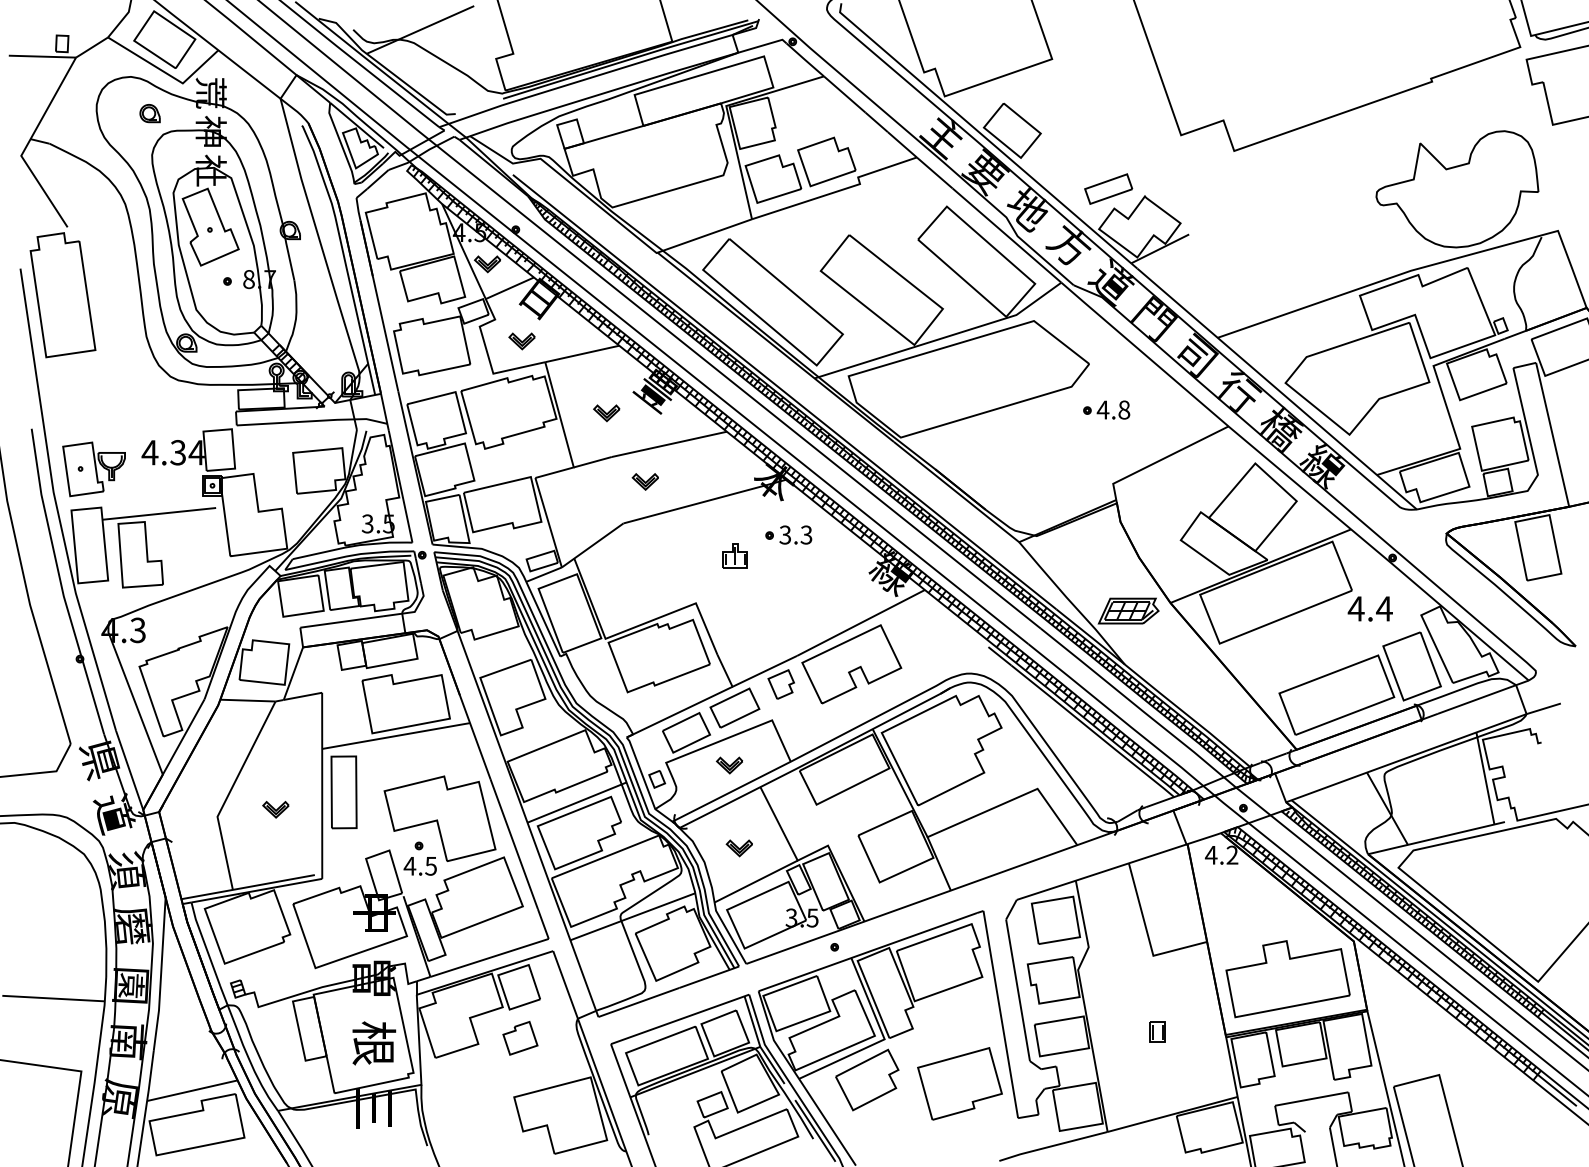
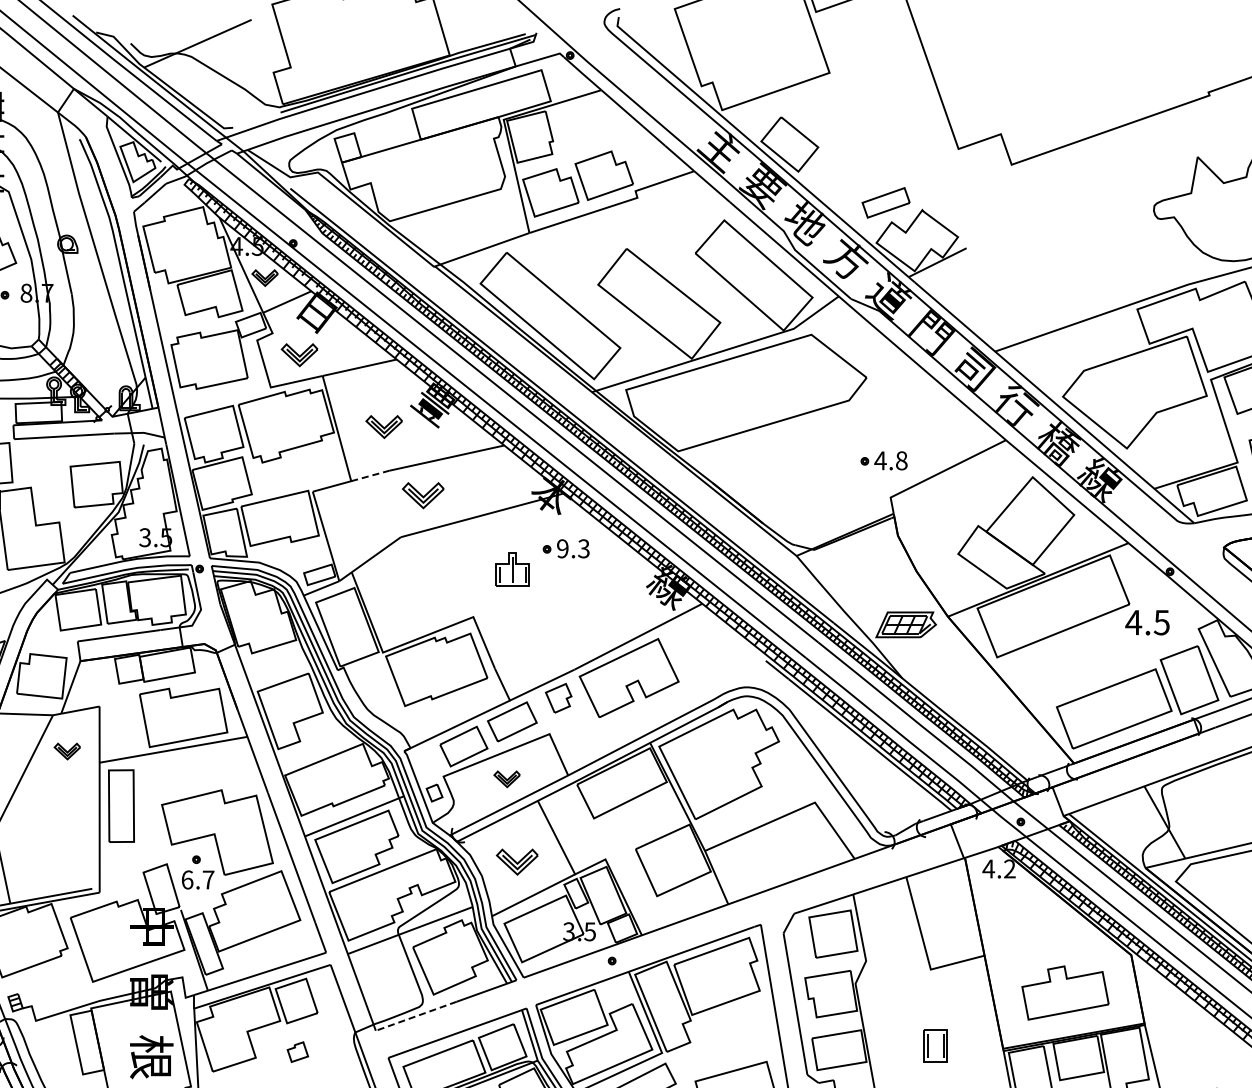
part: (521, 341) -> (298, 355), size x1.4
part: (1106, 409) -> (883, 460), moved
part: (606, 413) -> (383, 427), size x1.4
line: (592, 462) -> (369, 476), solid -> dashed
part: (644, 481) -> (421, 495), size x1.6
text: (785, 535) -> (562, 549), 3.3 -> 9.3
part: (734, 555) -> (511, 569), size x1.4
text: (1384, 608) -> (1161, 622), 4.4 -> 4.5
part: (275, 809) -> (66, 751), moved
part: (738, 848) -> (515, 862), size x1.6
text: (419, 865) -> (196, 879), 4.5 -> 6.7
part: (1287, 979) -> (1064, 993), size x0.7
line: (638, 1002) -> (415, 1016), solid -> dashed
part: (1157, 1031) -> (934, 1045), size x1.6
part: (520, 1038) -> (297, 1052), size x0.6

